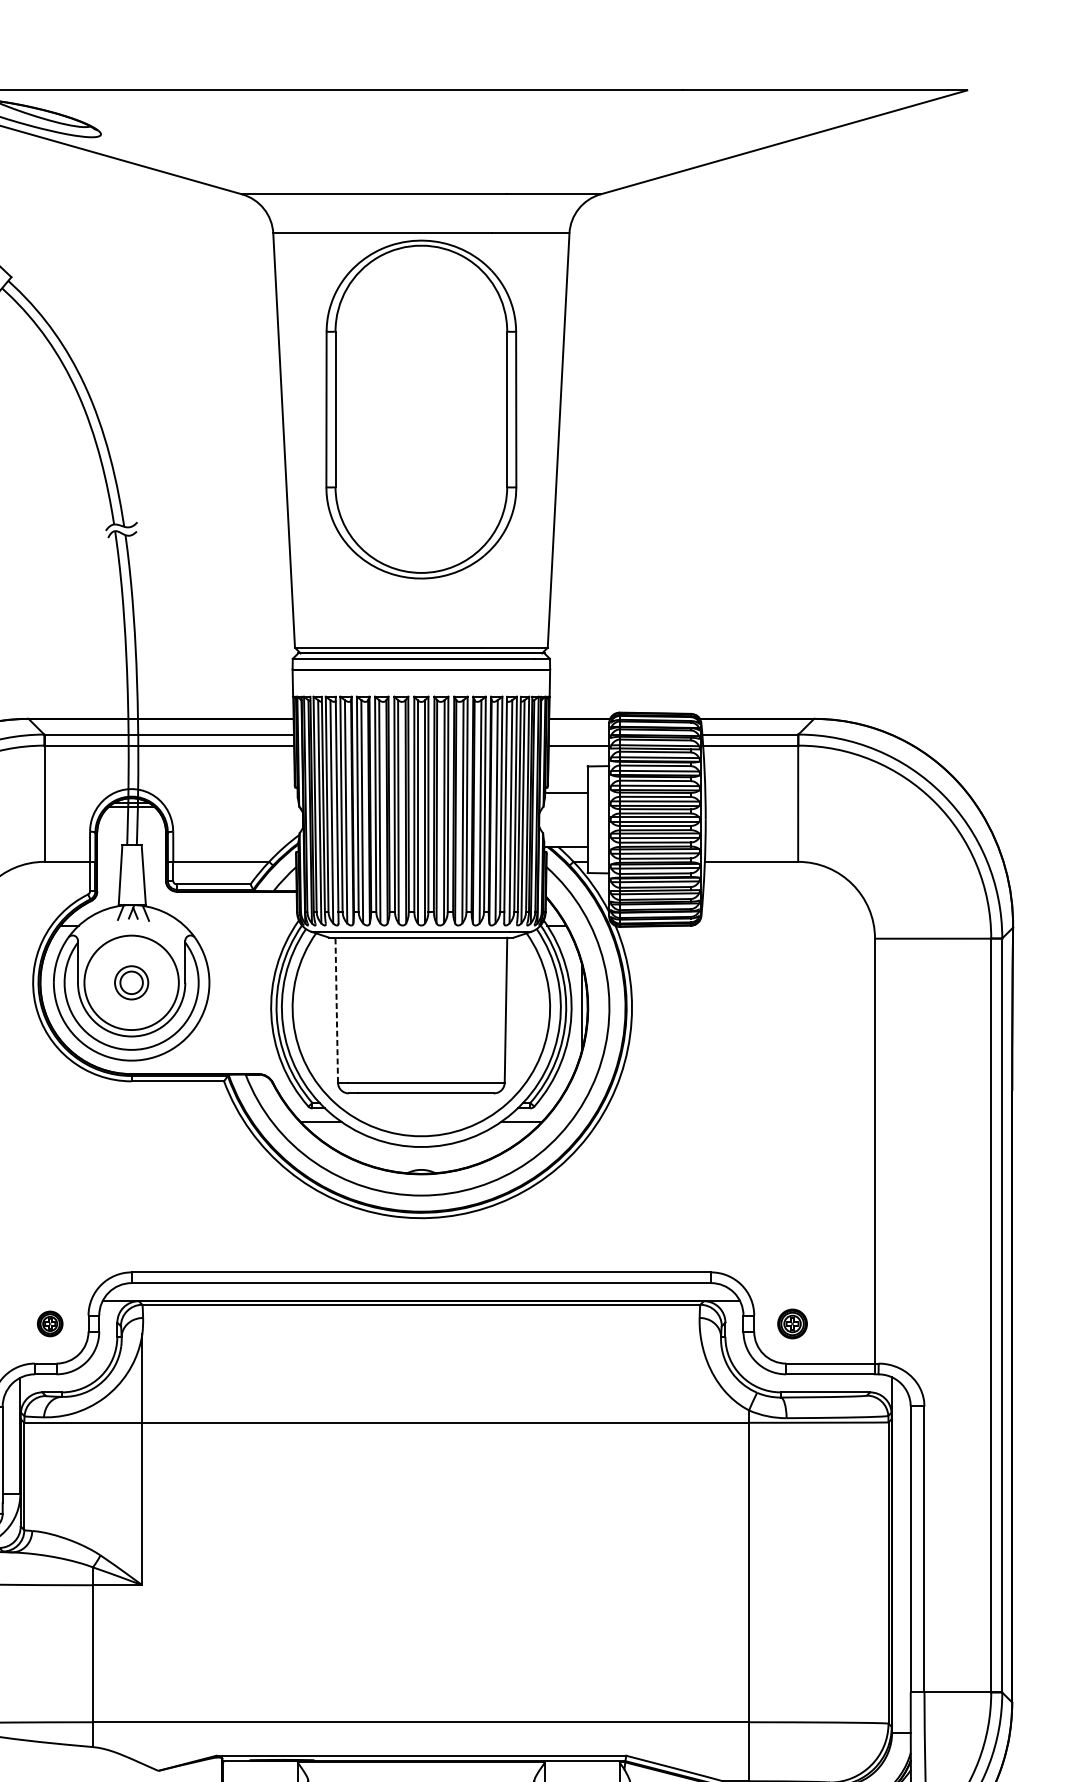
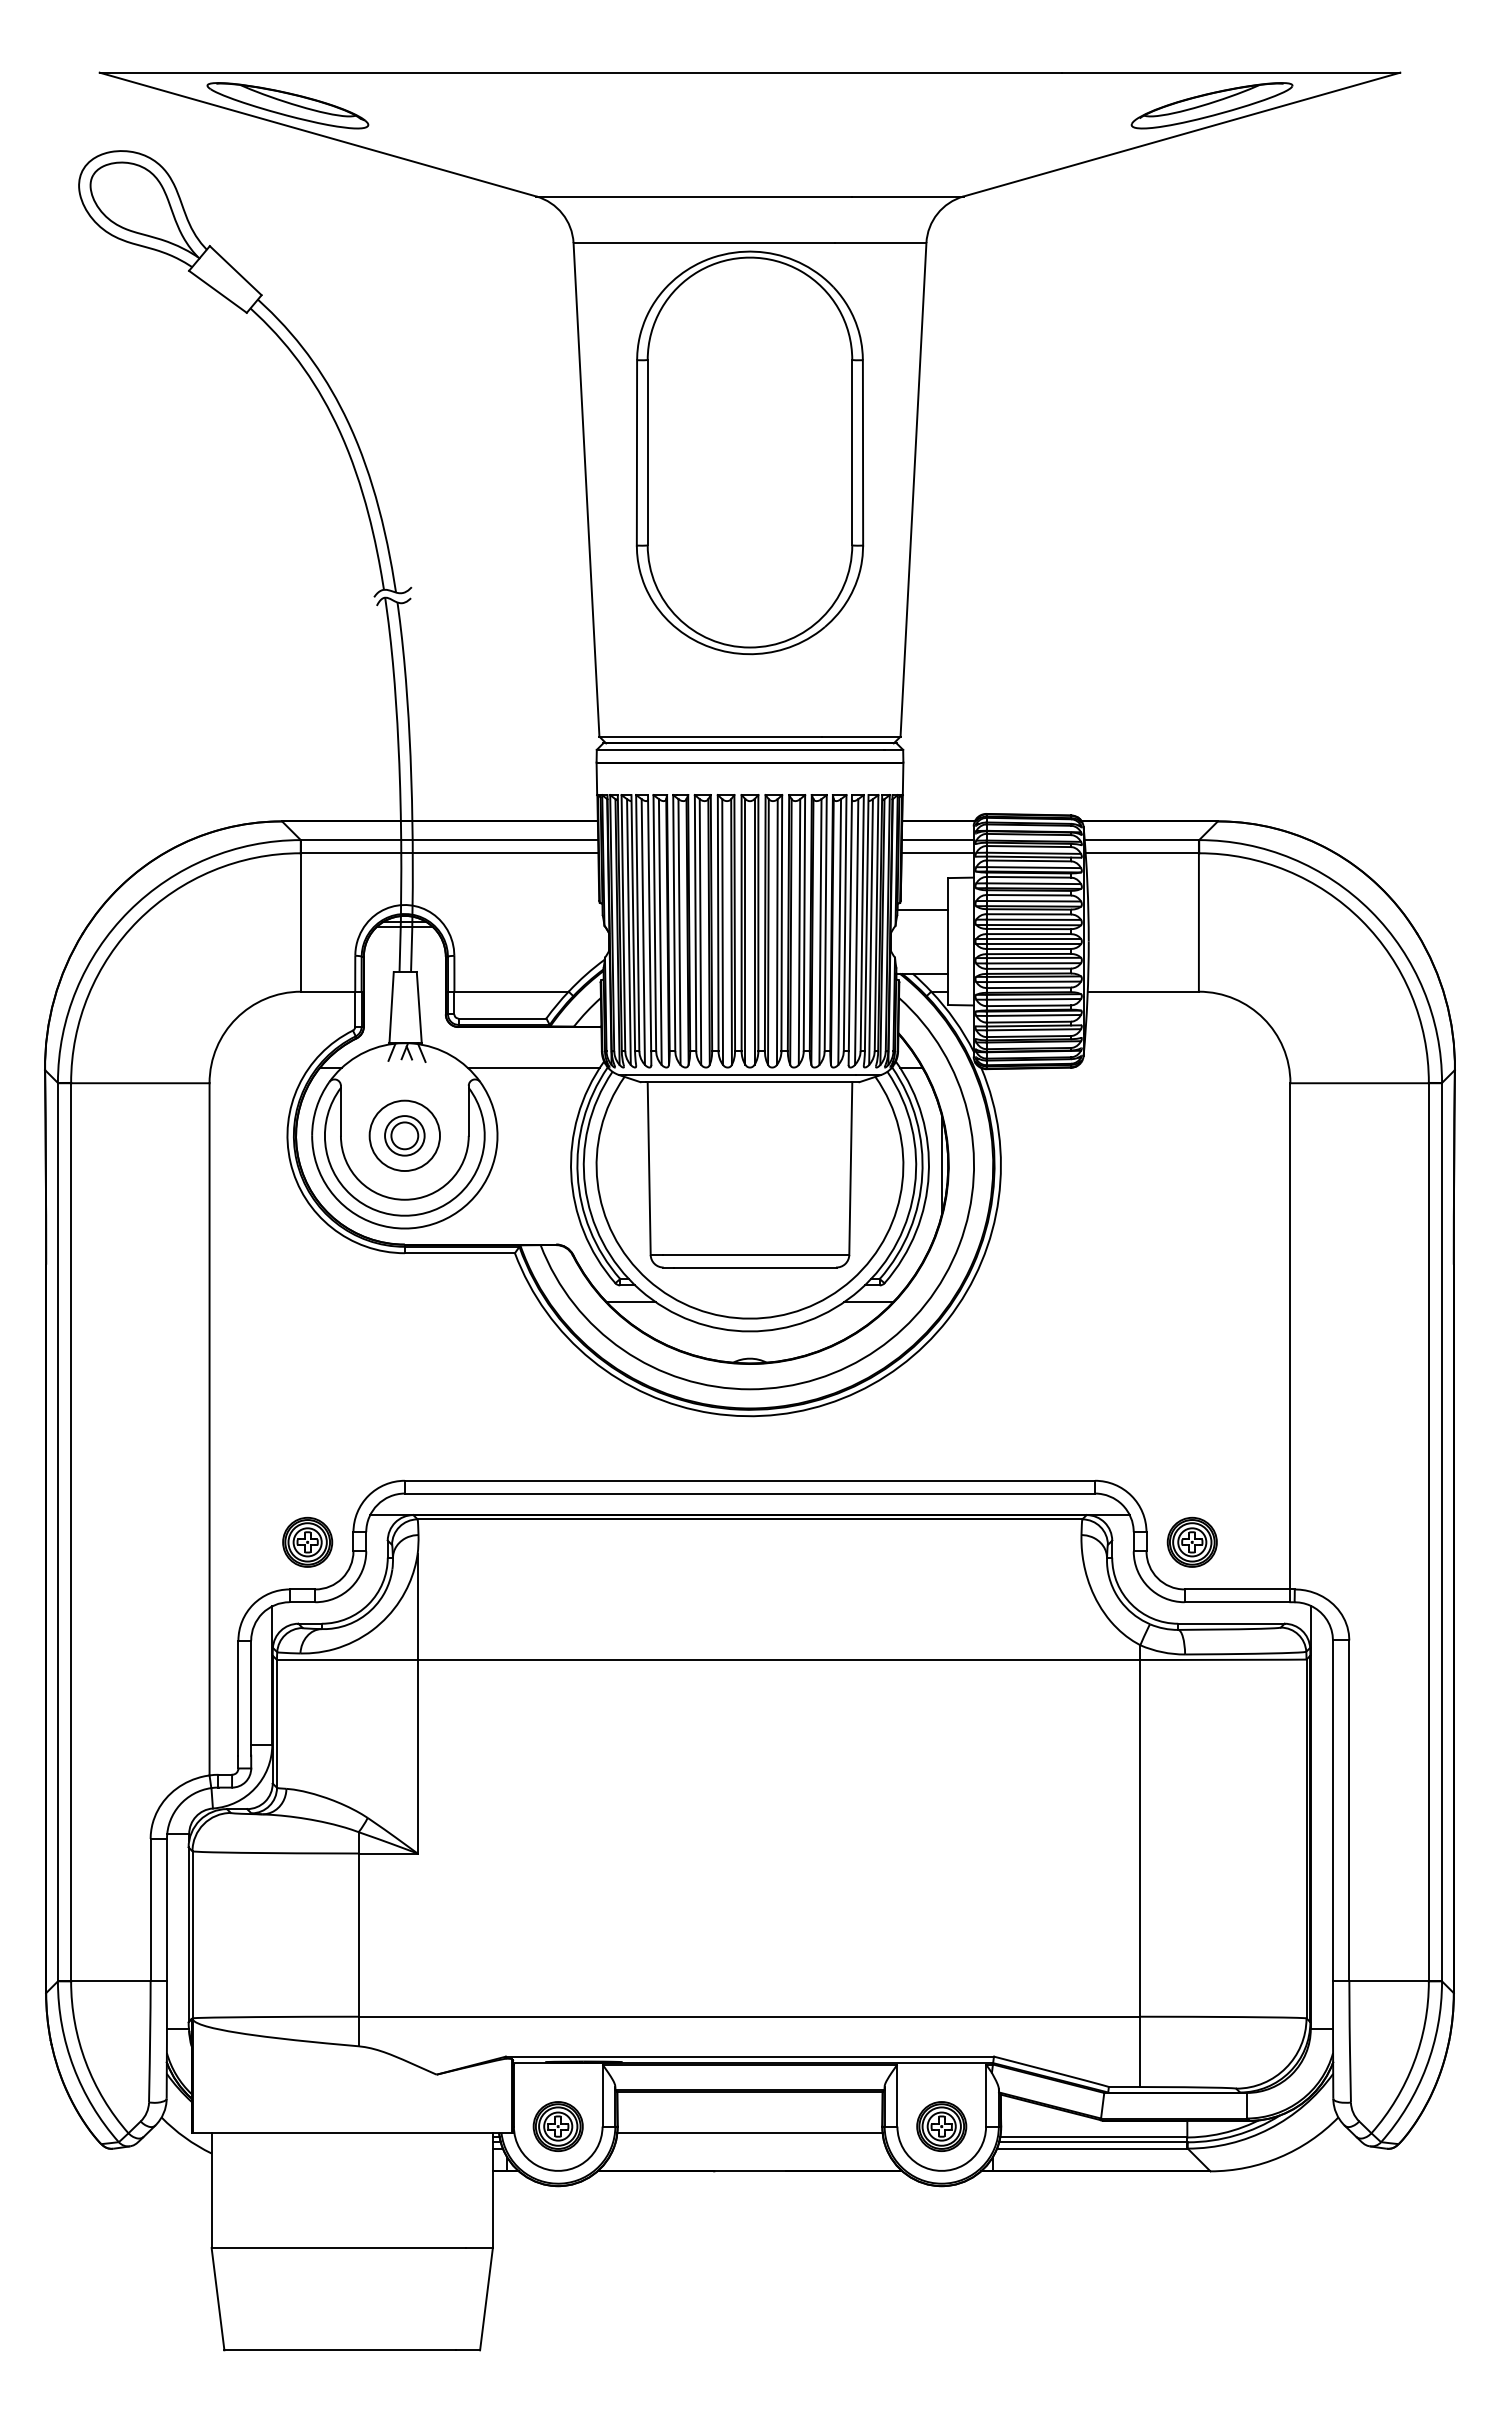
part: (808, 117) -> (1211, 105), added
line: (578, 734) -> (937, 840), added
line: (239, 925) -> (533, 1067), added
circle: (131, 982) -> (404, 1135), size x0.62
line: (337, 1010) -> (649, 1168), dashed -> solid
part: (49, 1323) -> (307, 1541), size x1.67
part: (791, 1323) -> (1191, 1541), size x1.43

